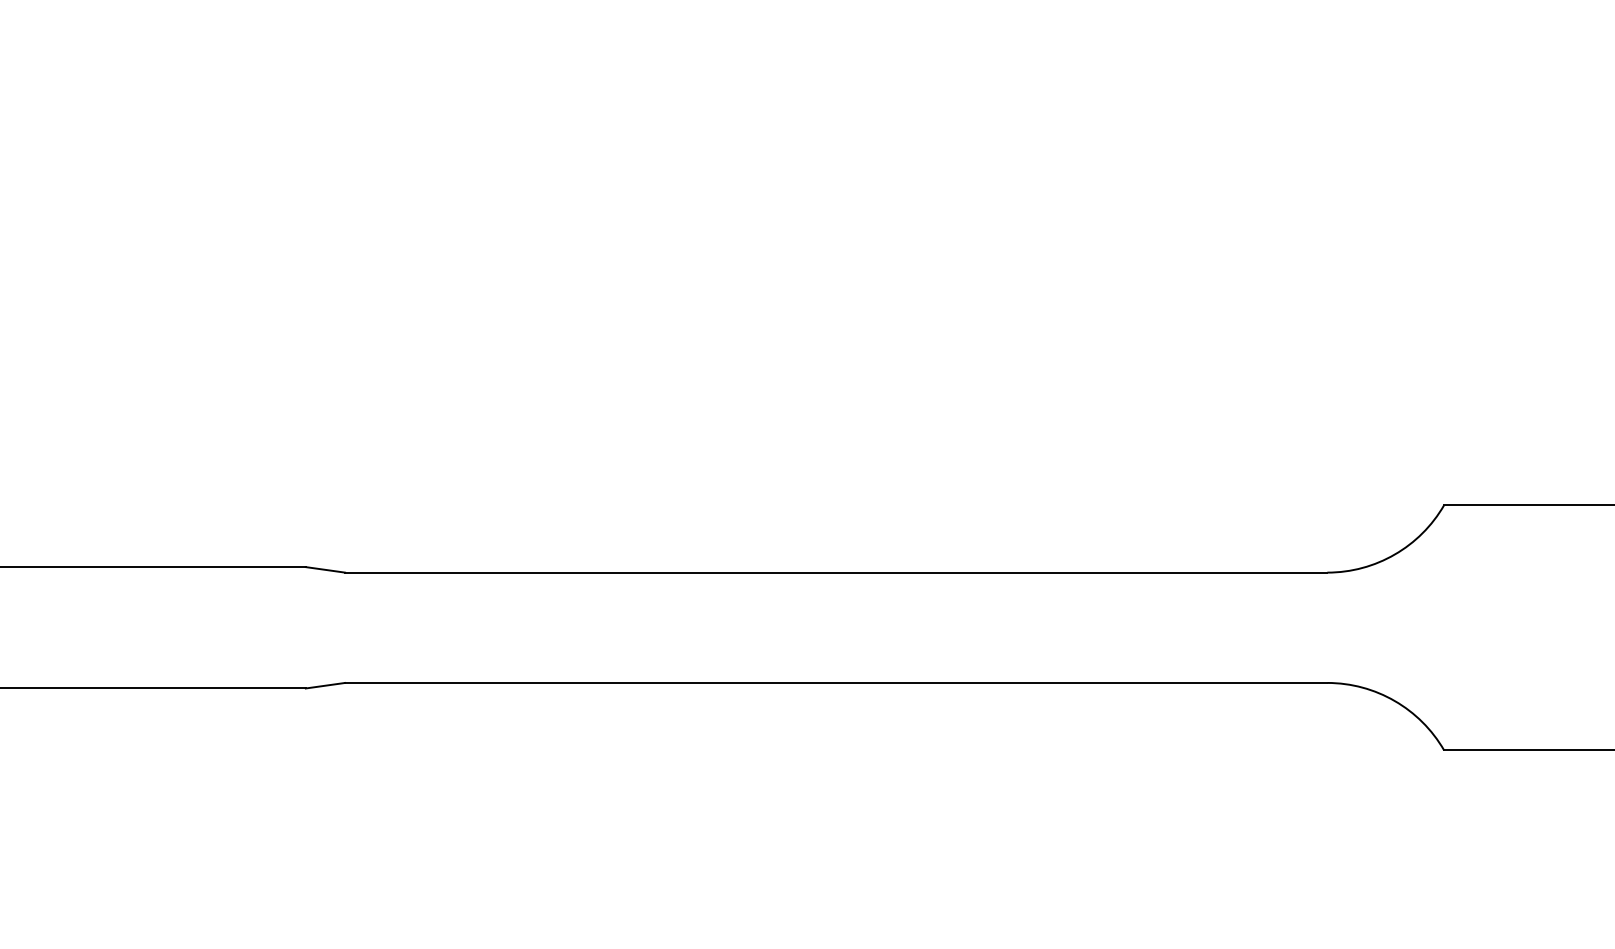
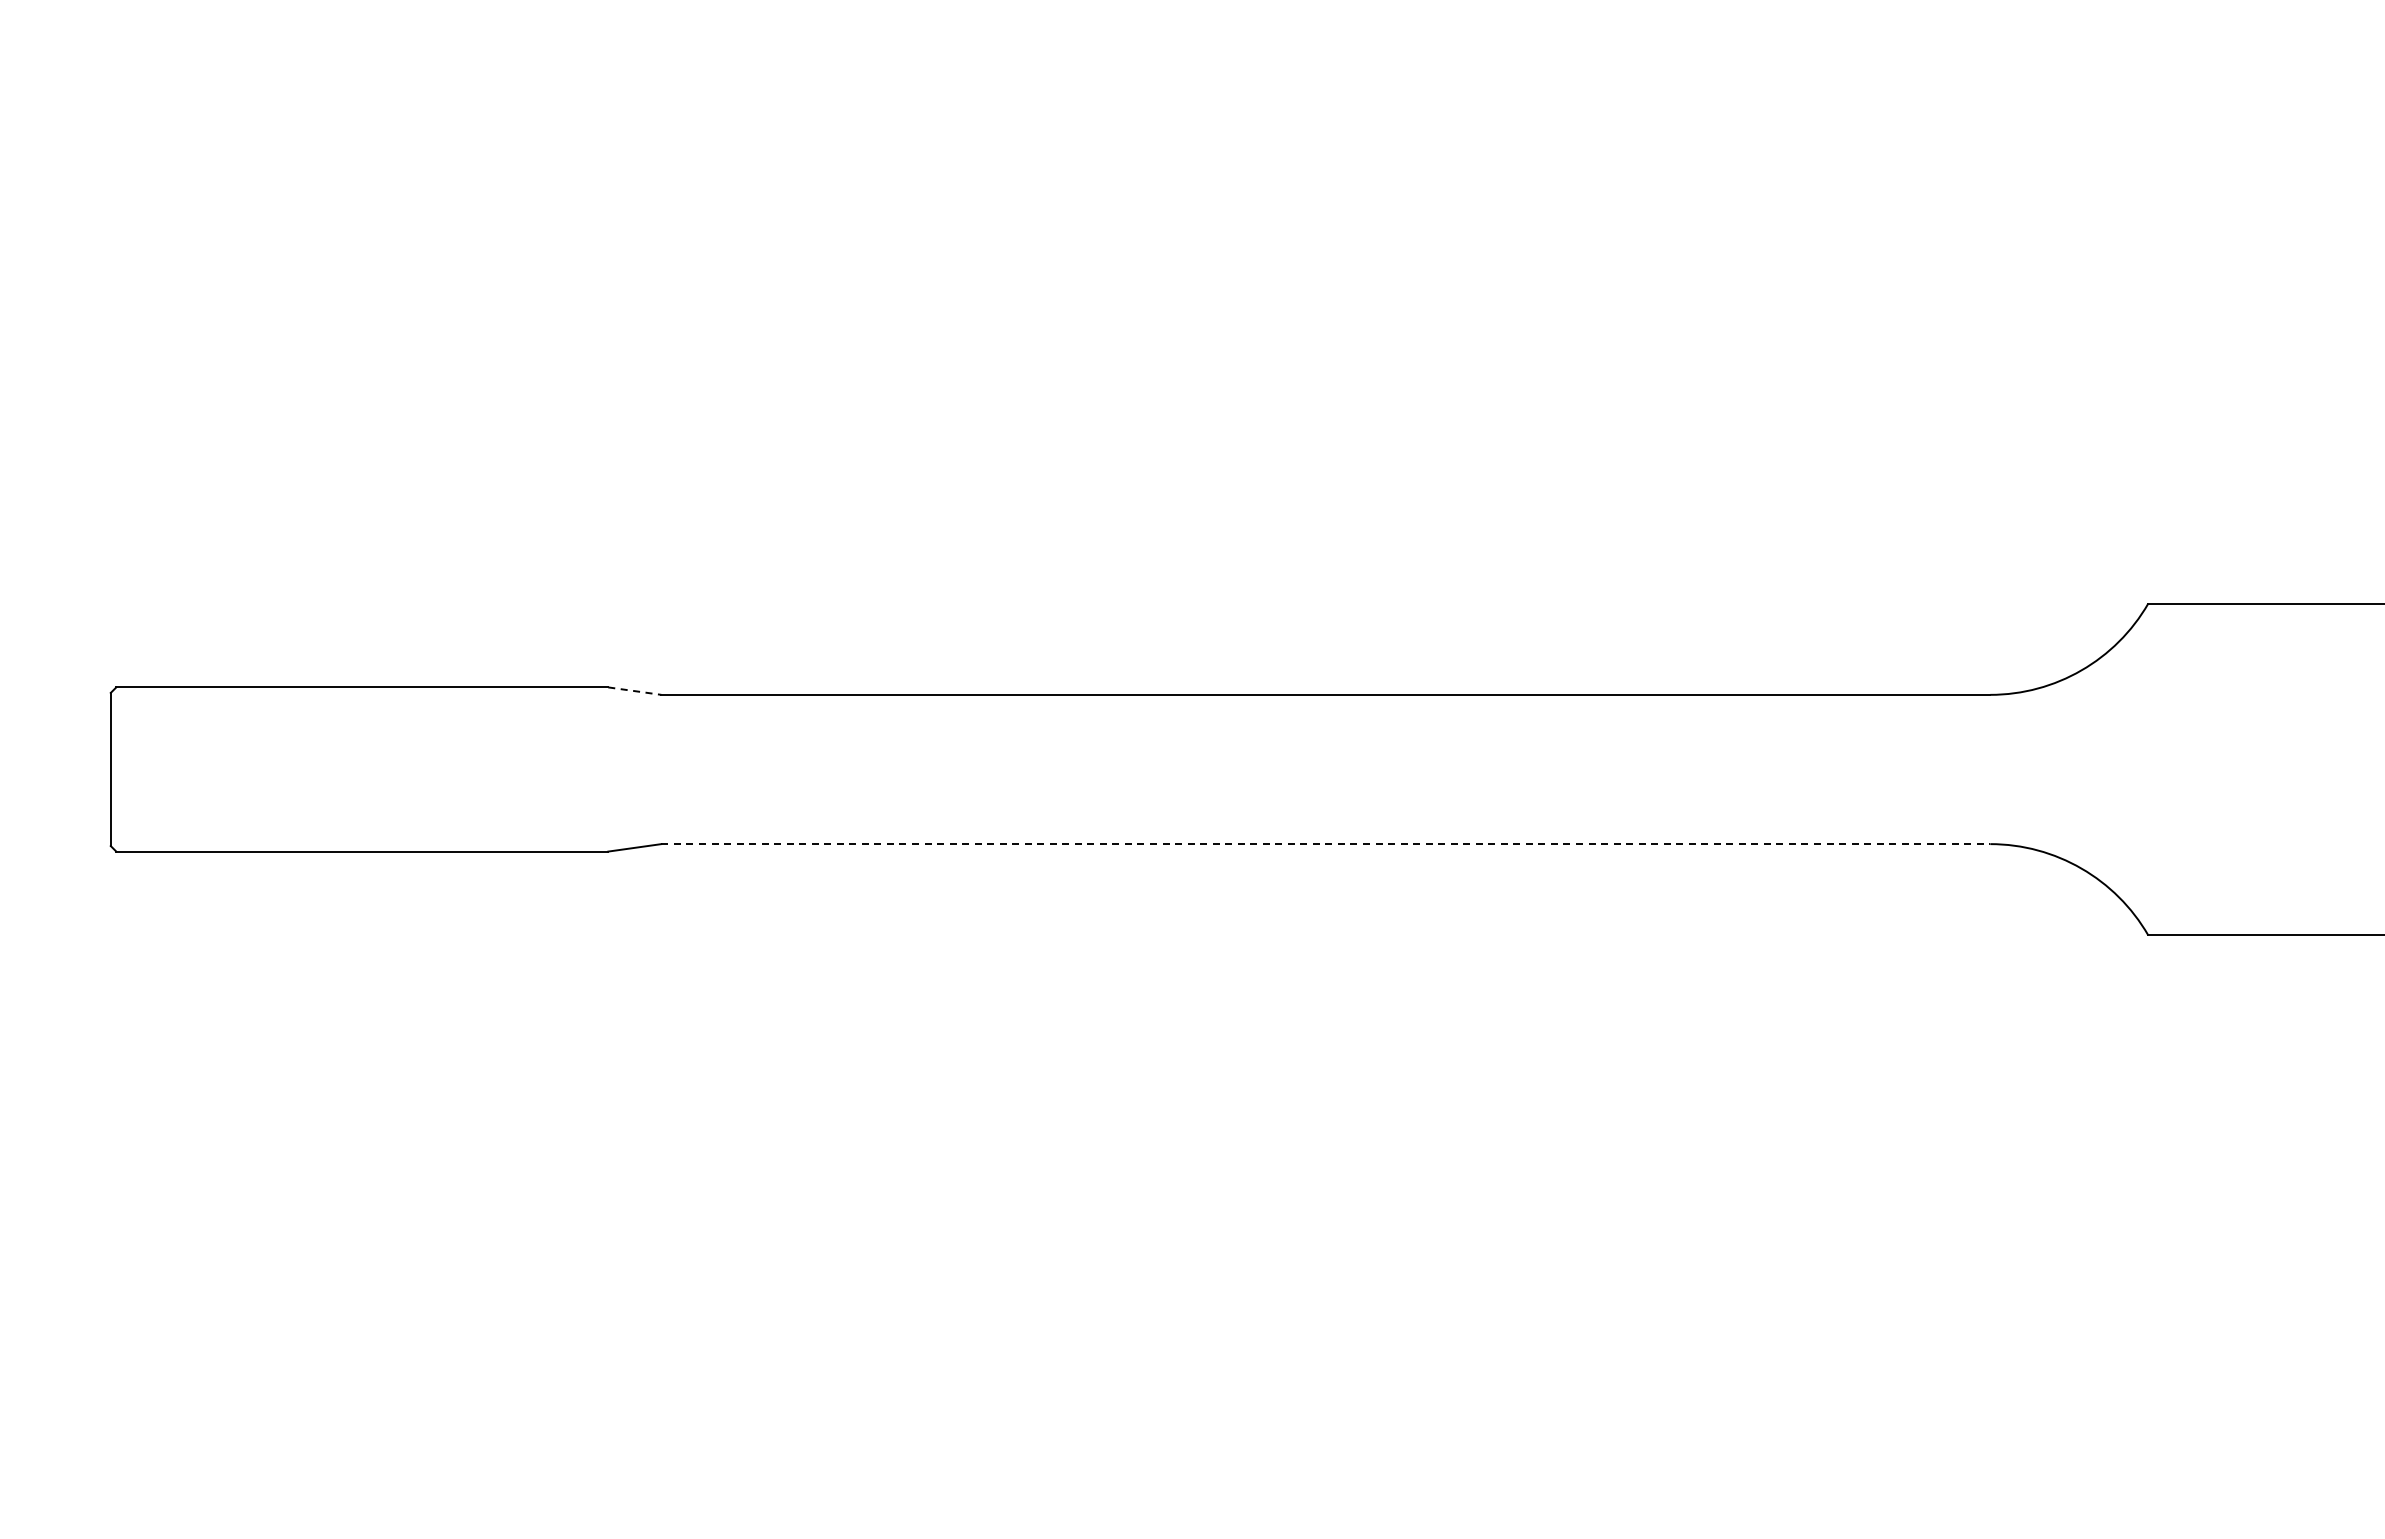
line: (325, 570) -> (634, 691), solid -> dashed
line: (836, 683) -> (1326, 844), solid -> dashed

